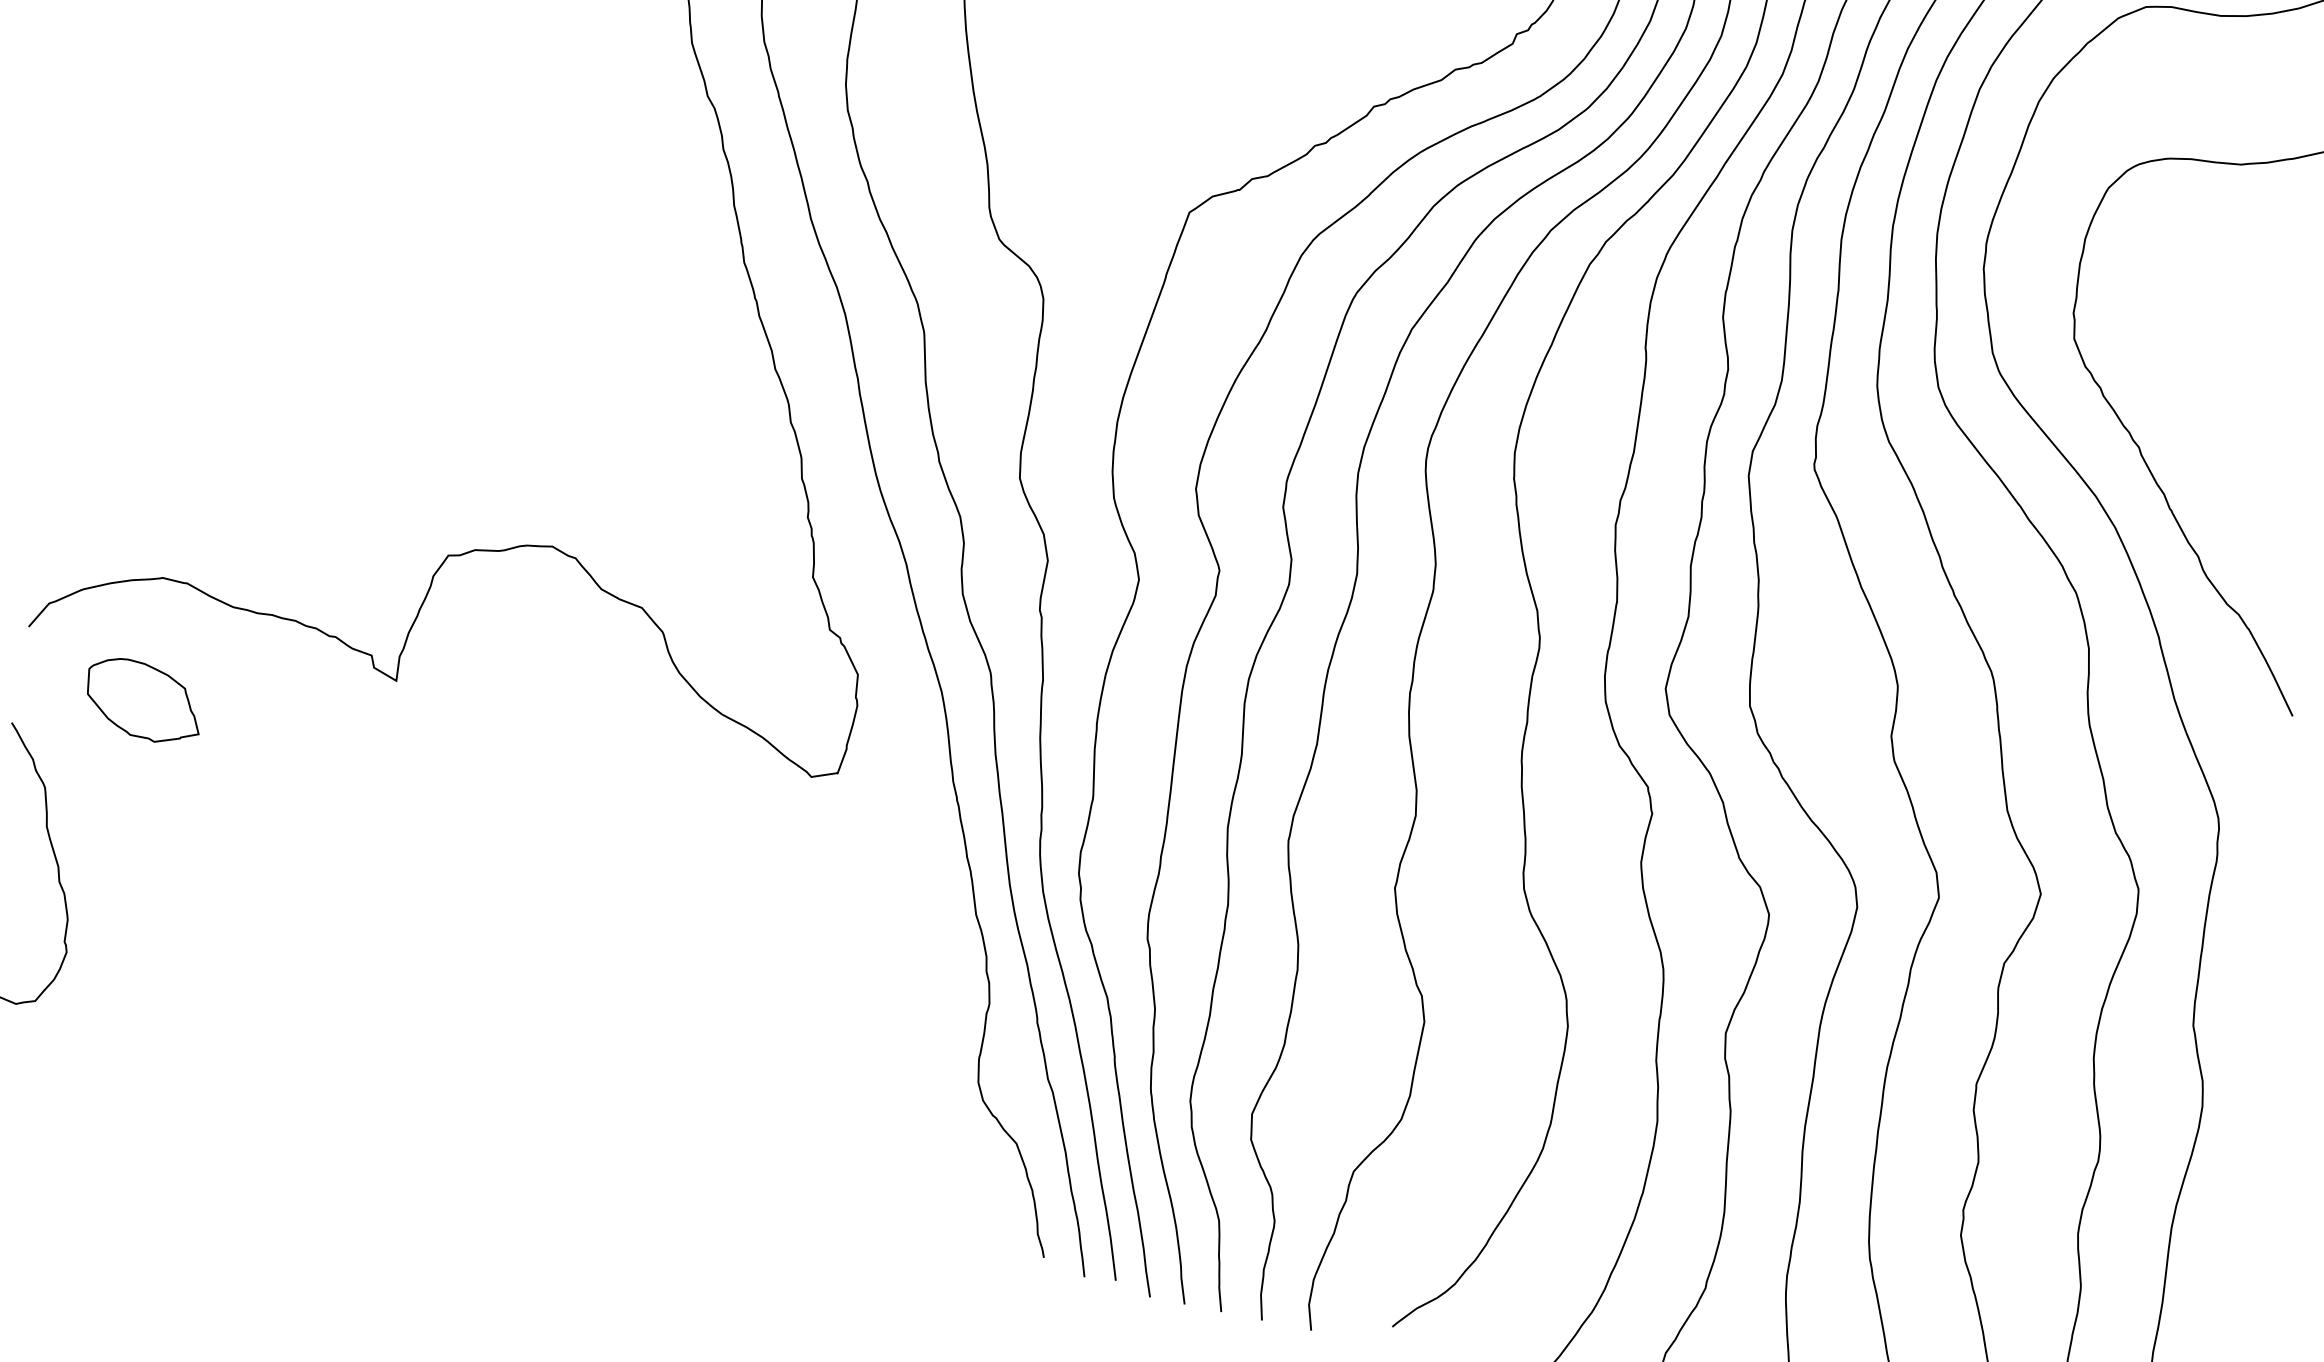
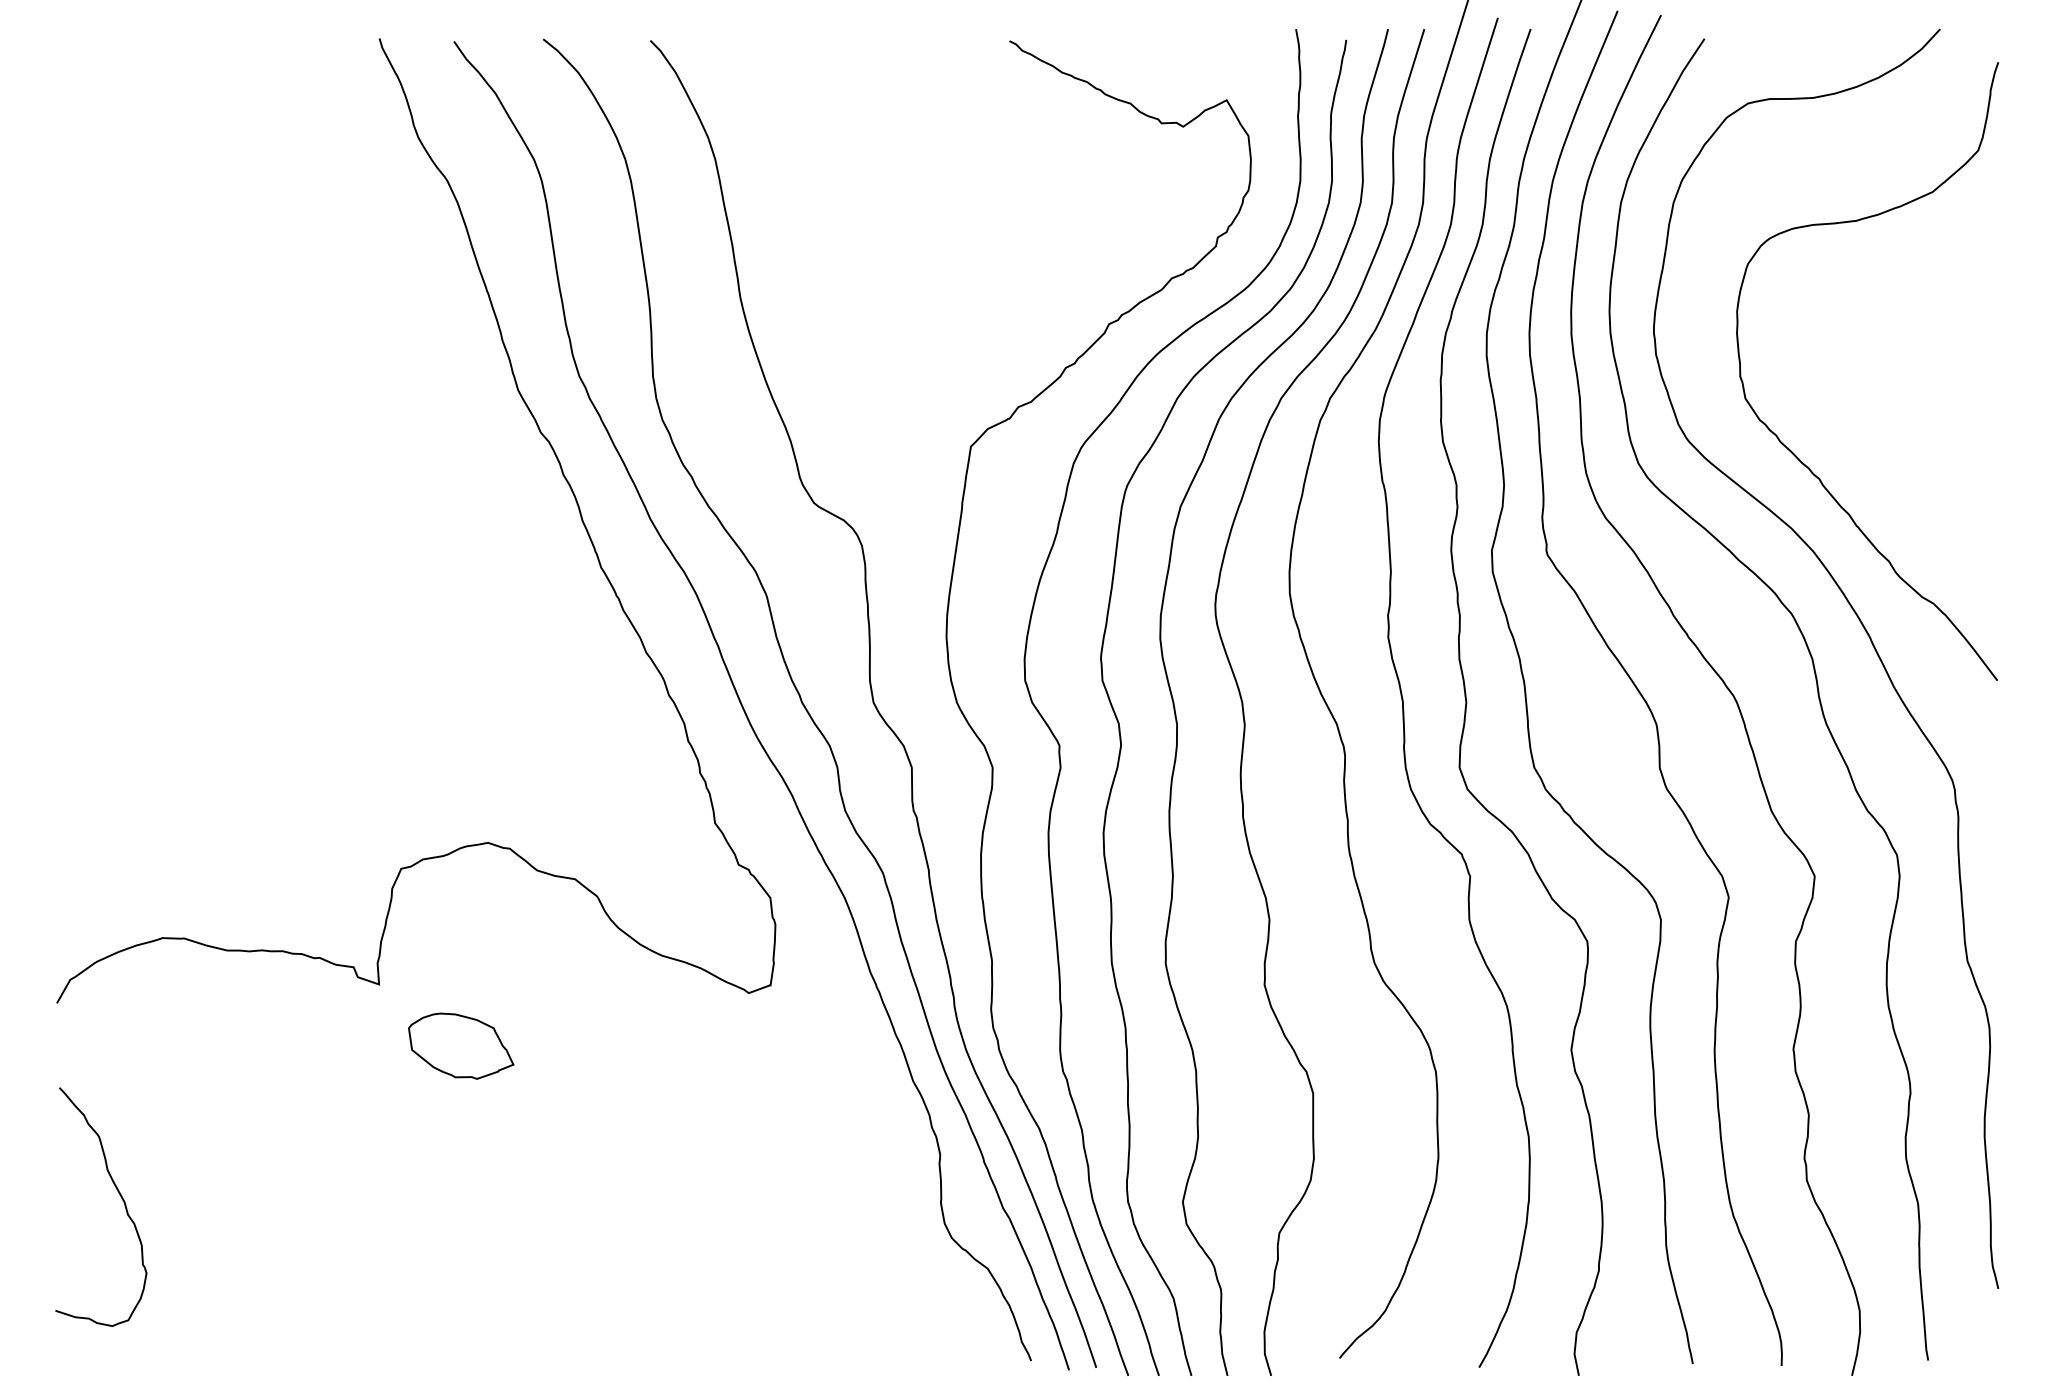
part: (144, 700) -> (461, 1045), moved

